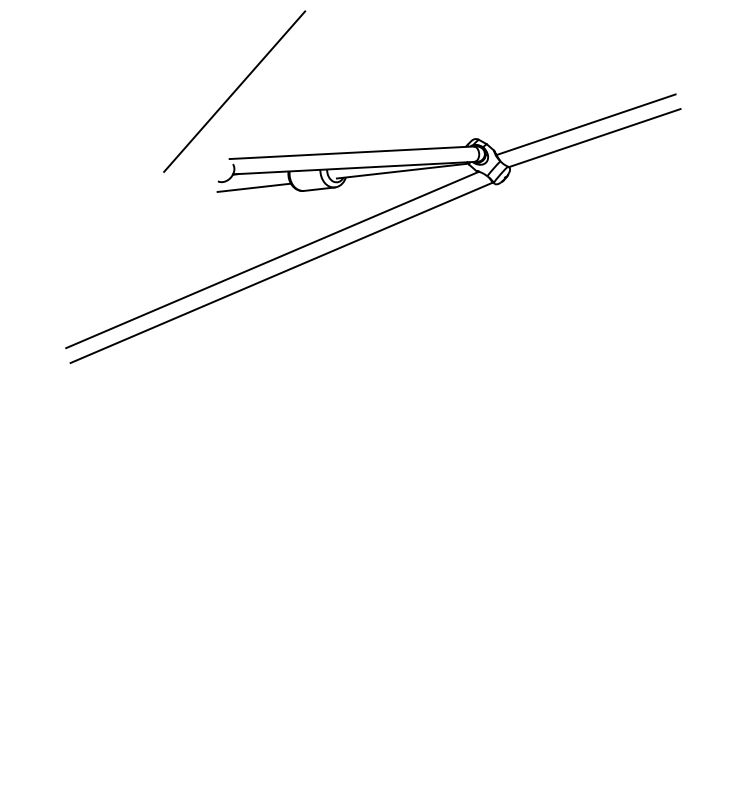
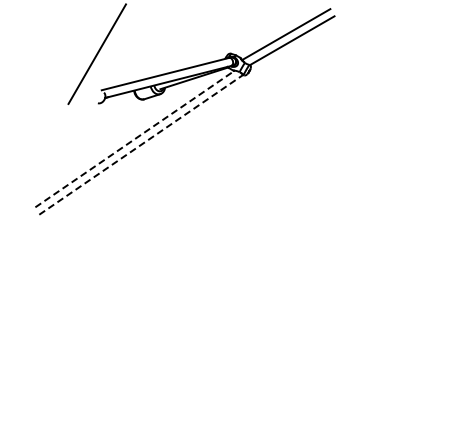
line: (253, 187) -> (117, 102), removed
line: (273, 260) -> (135, 139), solid -> dashed
line: (282, 272) -> (141, 144), solid -> dashed

